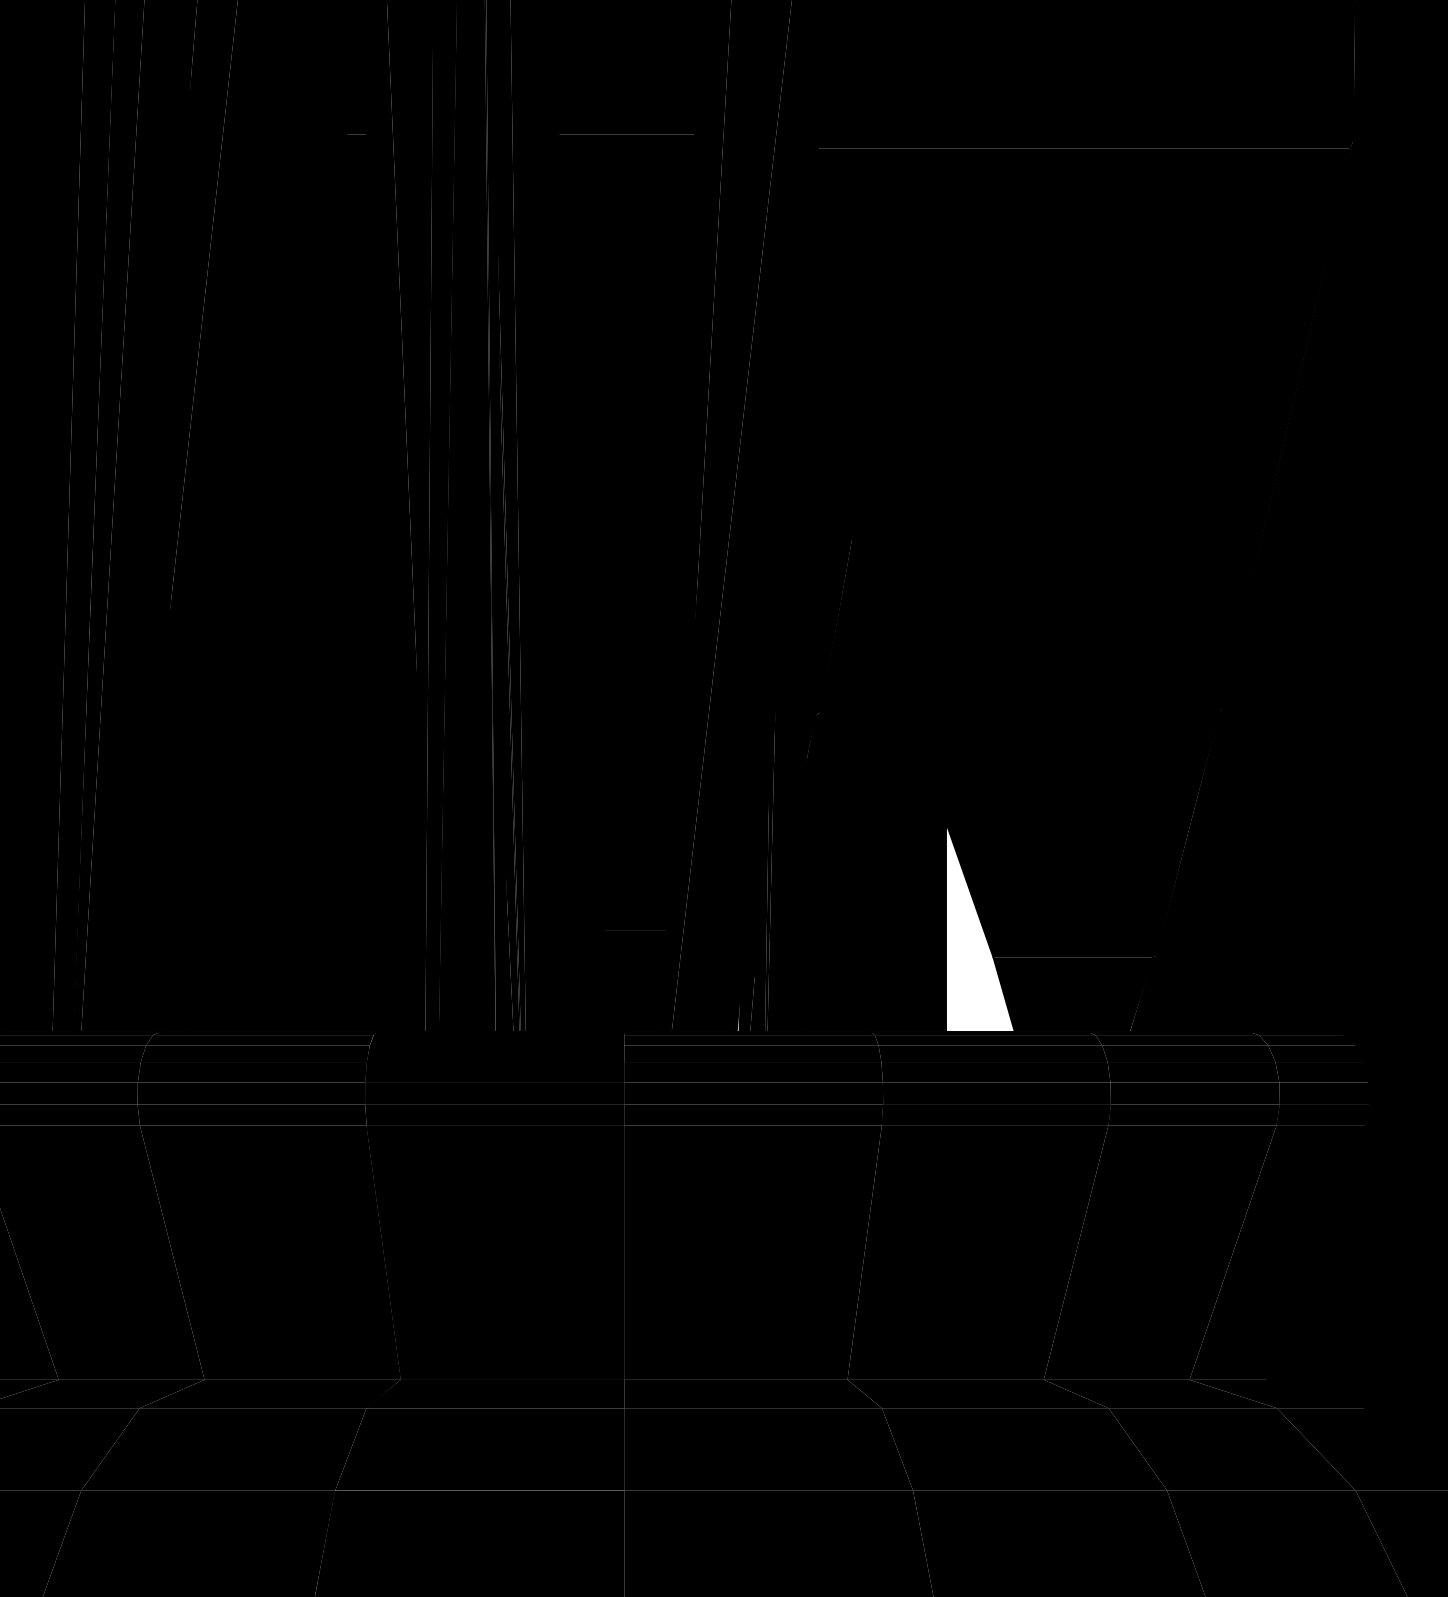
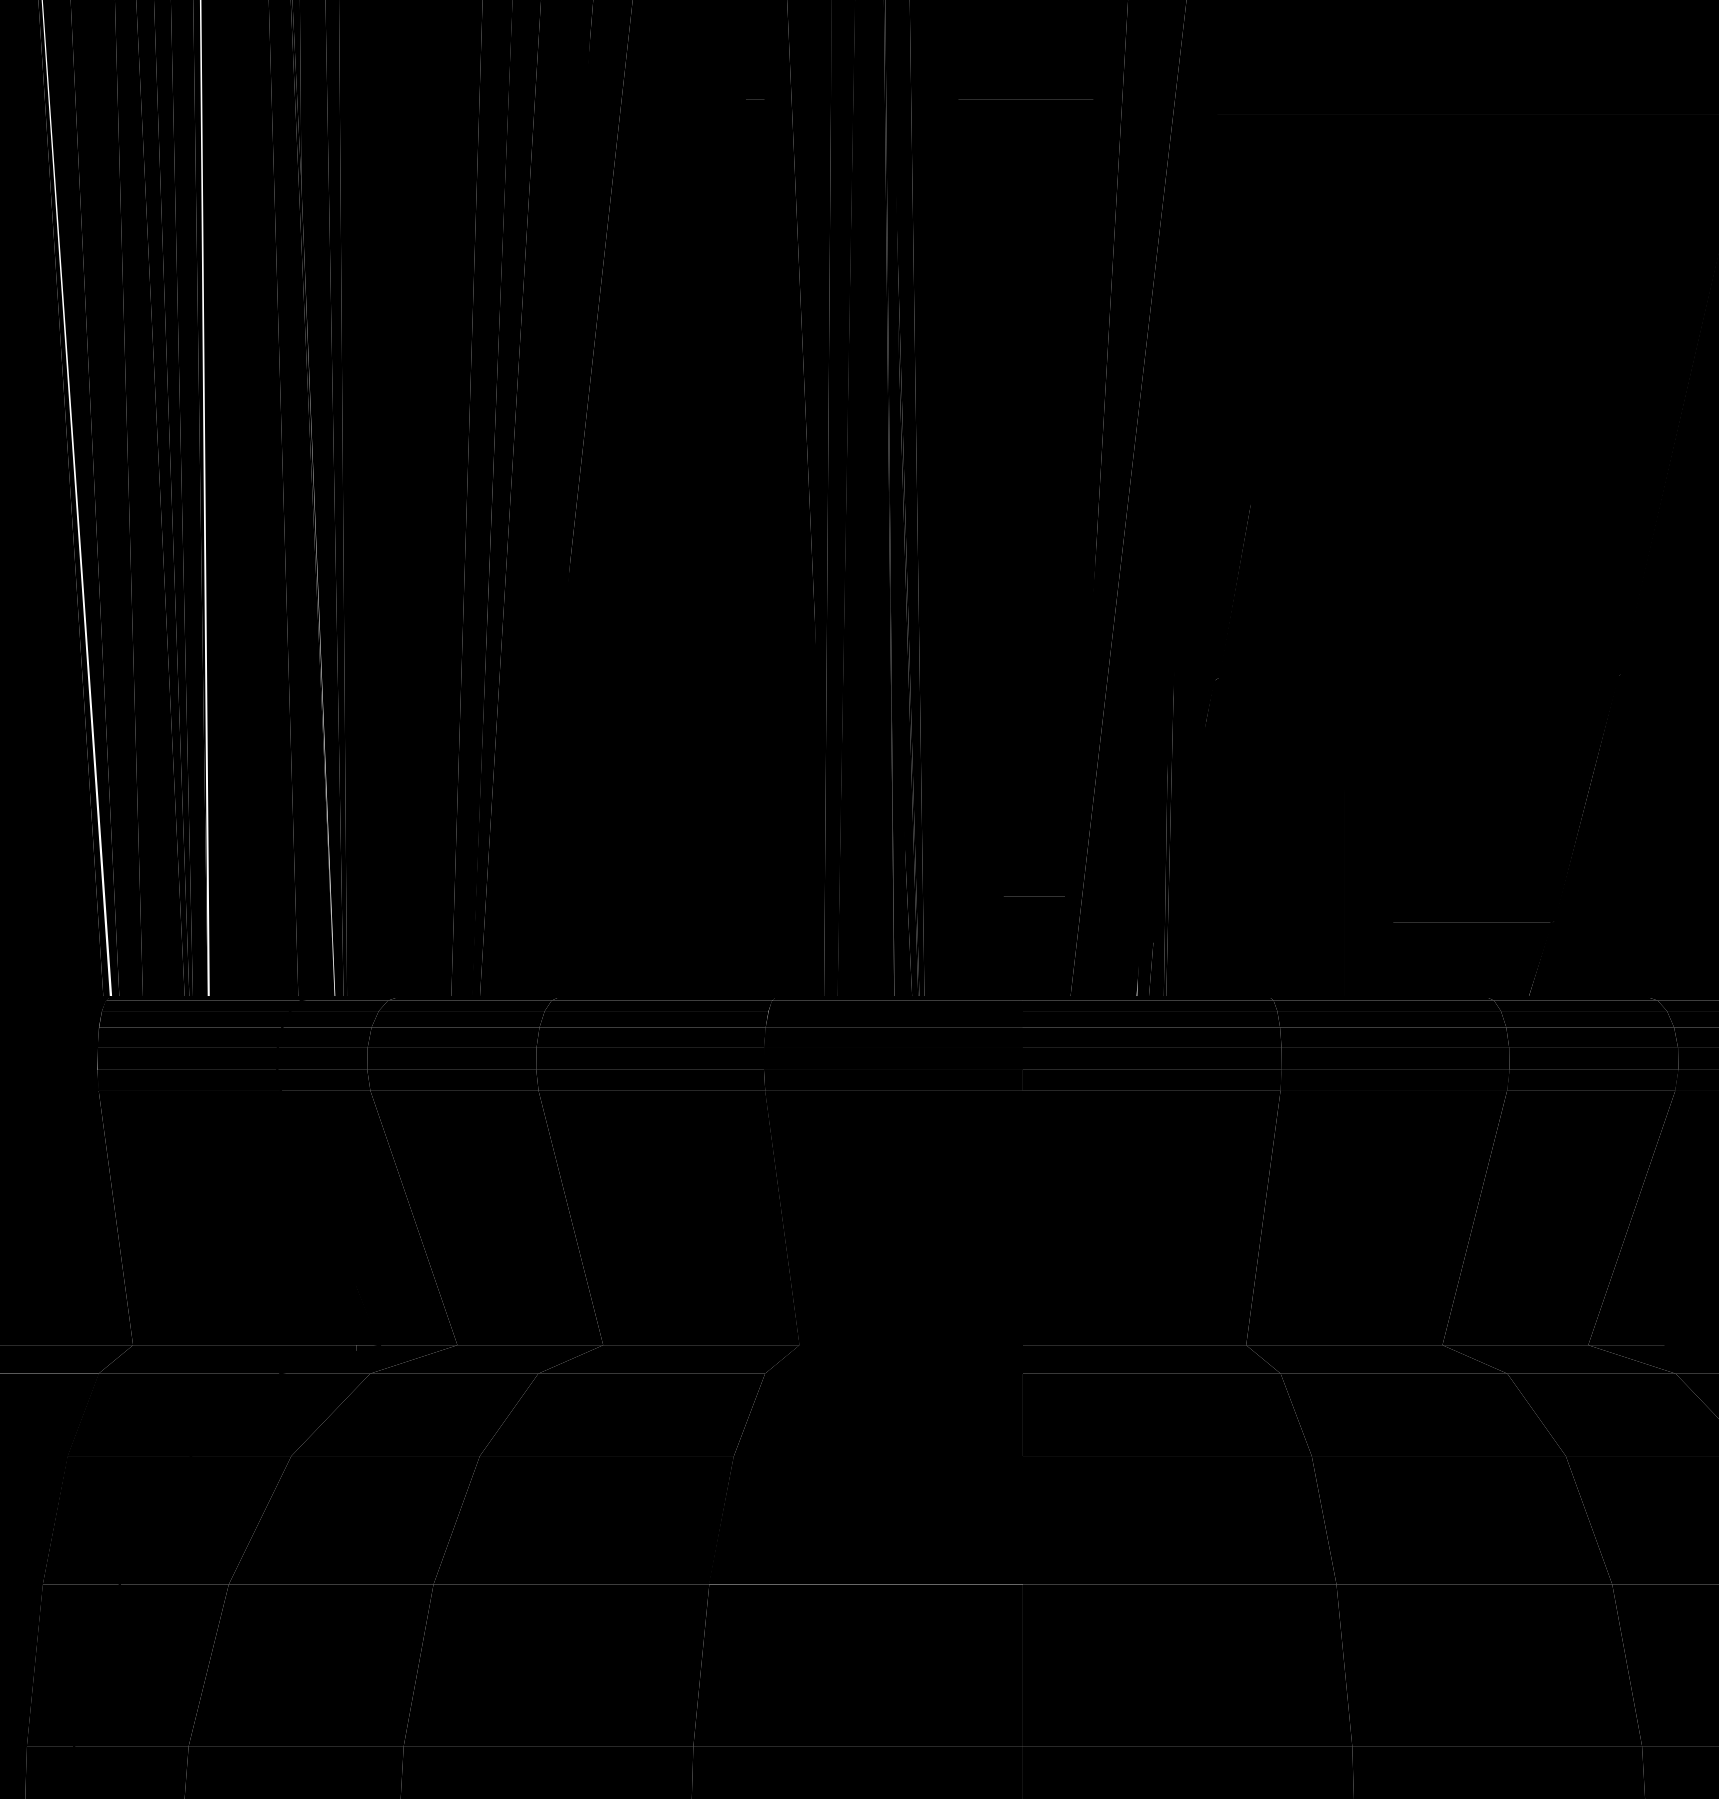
fill: (979, 926) -> (1378, 891), added

